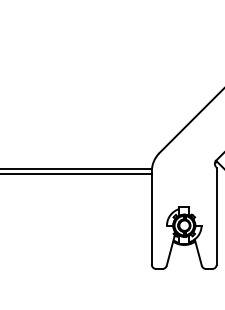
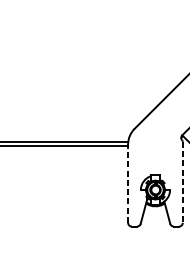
line: (216, 217) -> (182, 183), solid -> dashed
line: (151, 218) -> (127, 184), solid -> dashed

